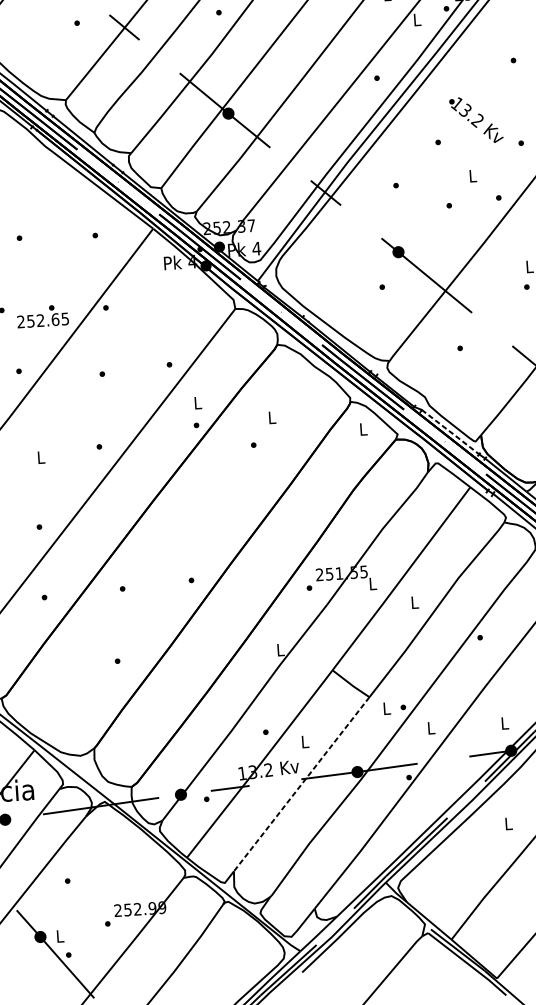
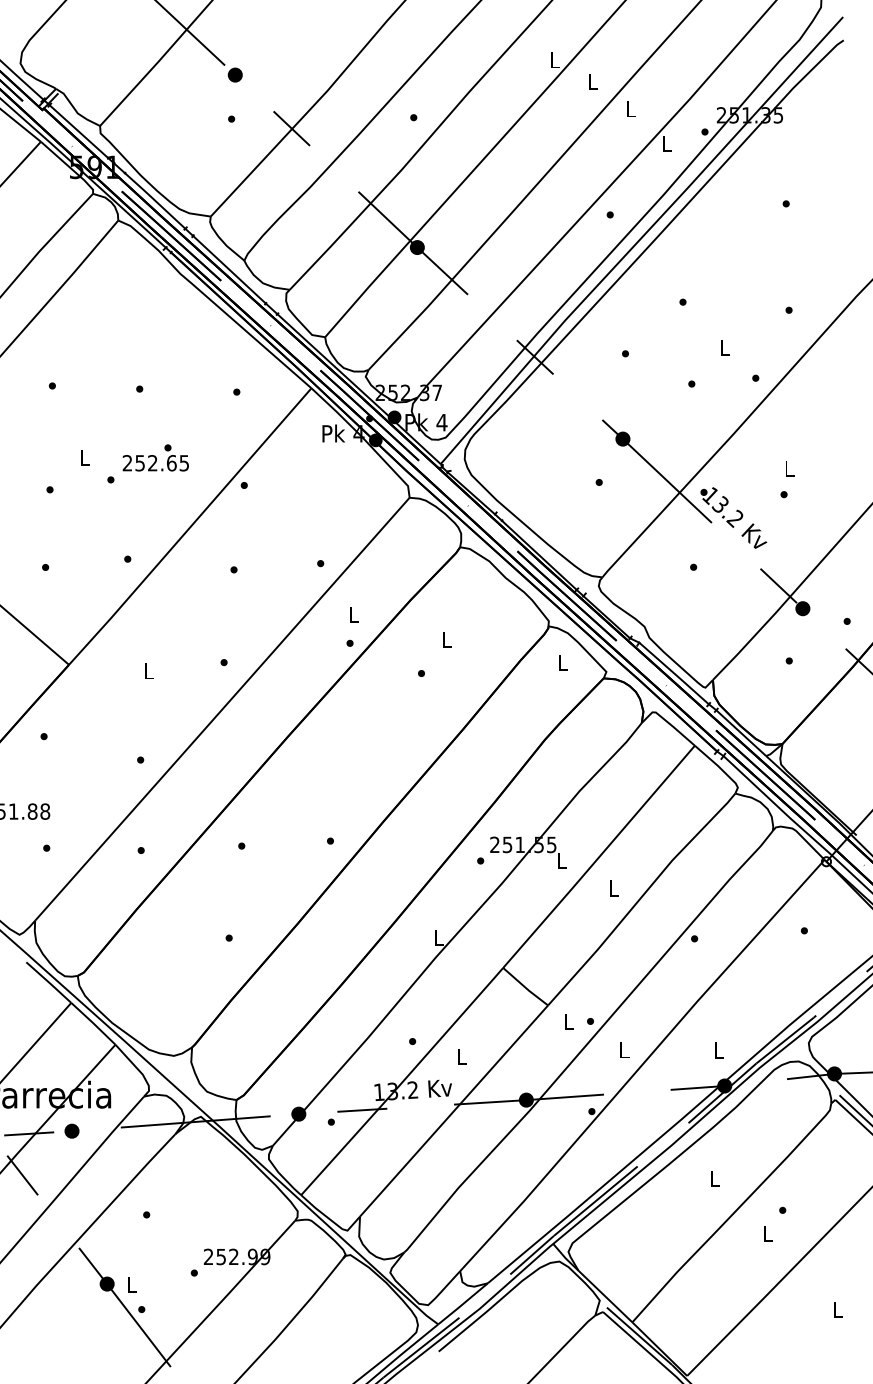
text: (476, 119) -> (733, 517), moved
text: (42, 316) -> (155, 457), moved
line: (450, 432) -> (674, 673), dashed -> solid
line: (301, 784) -> (453, 1111), dashed -> solid

